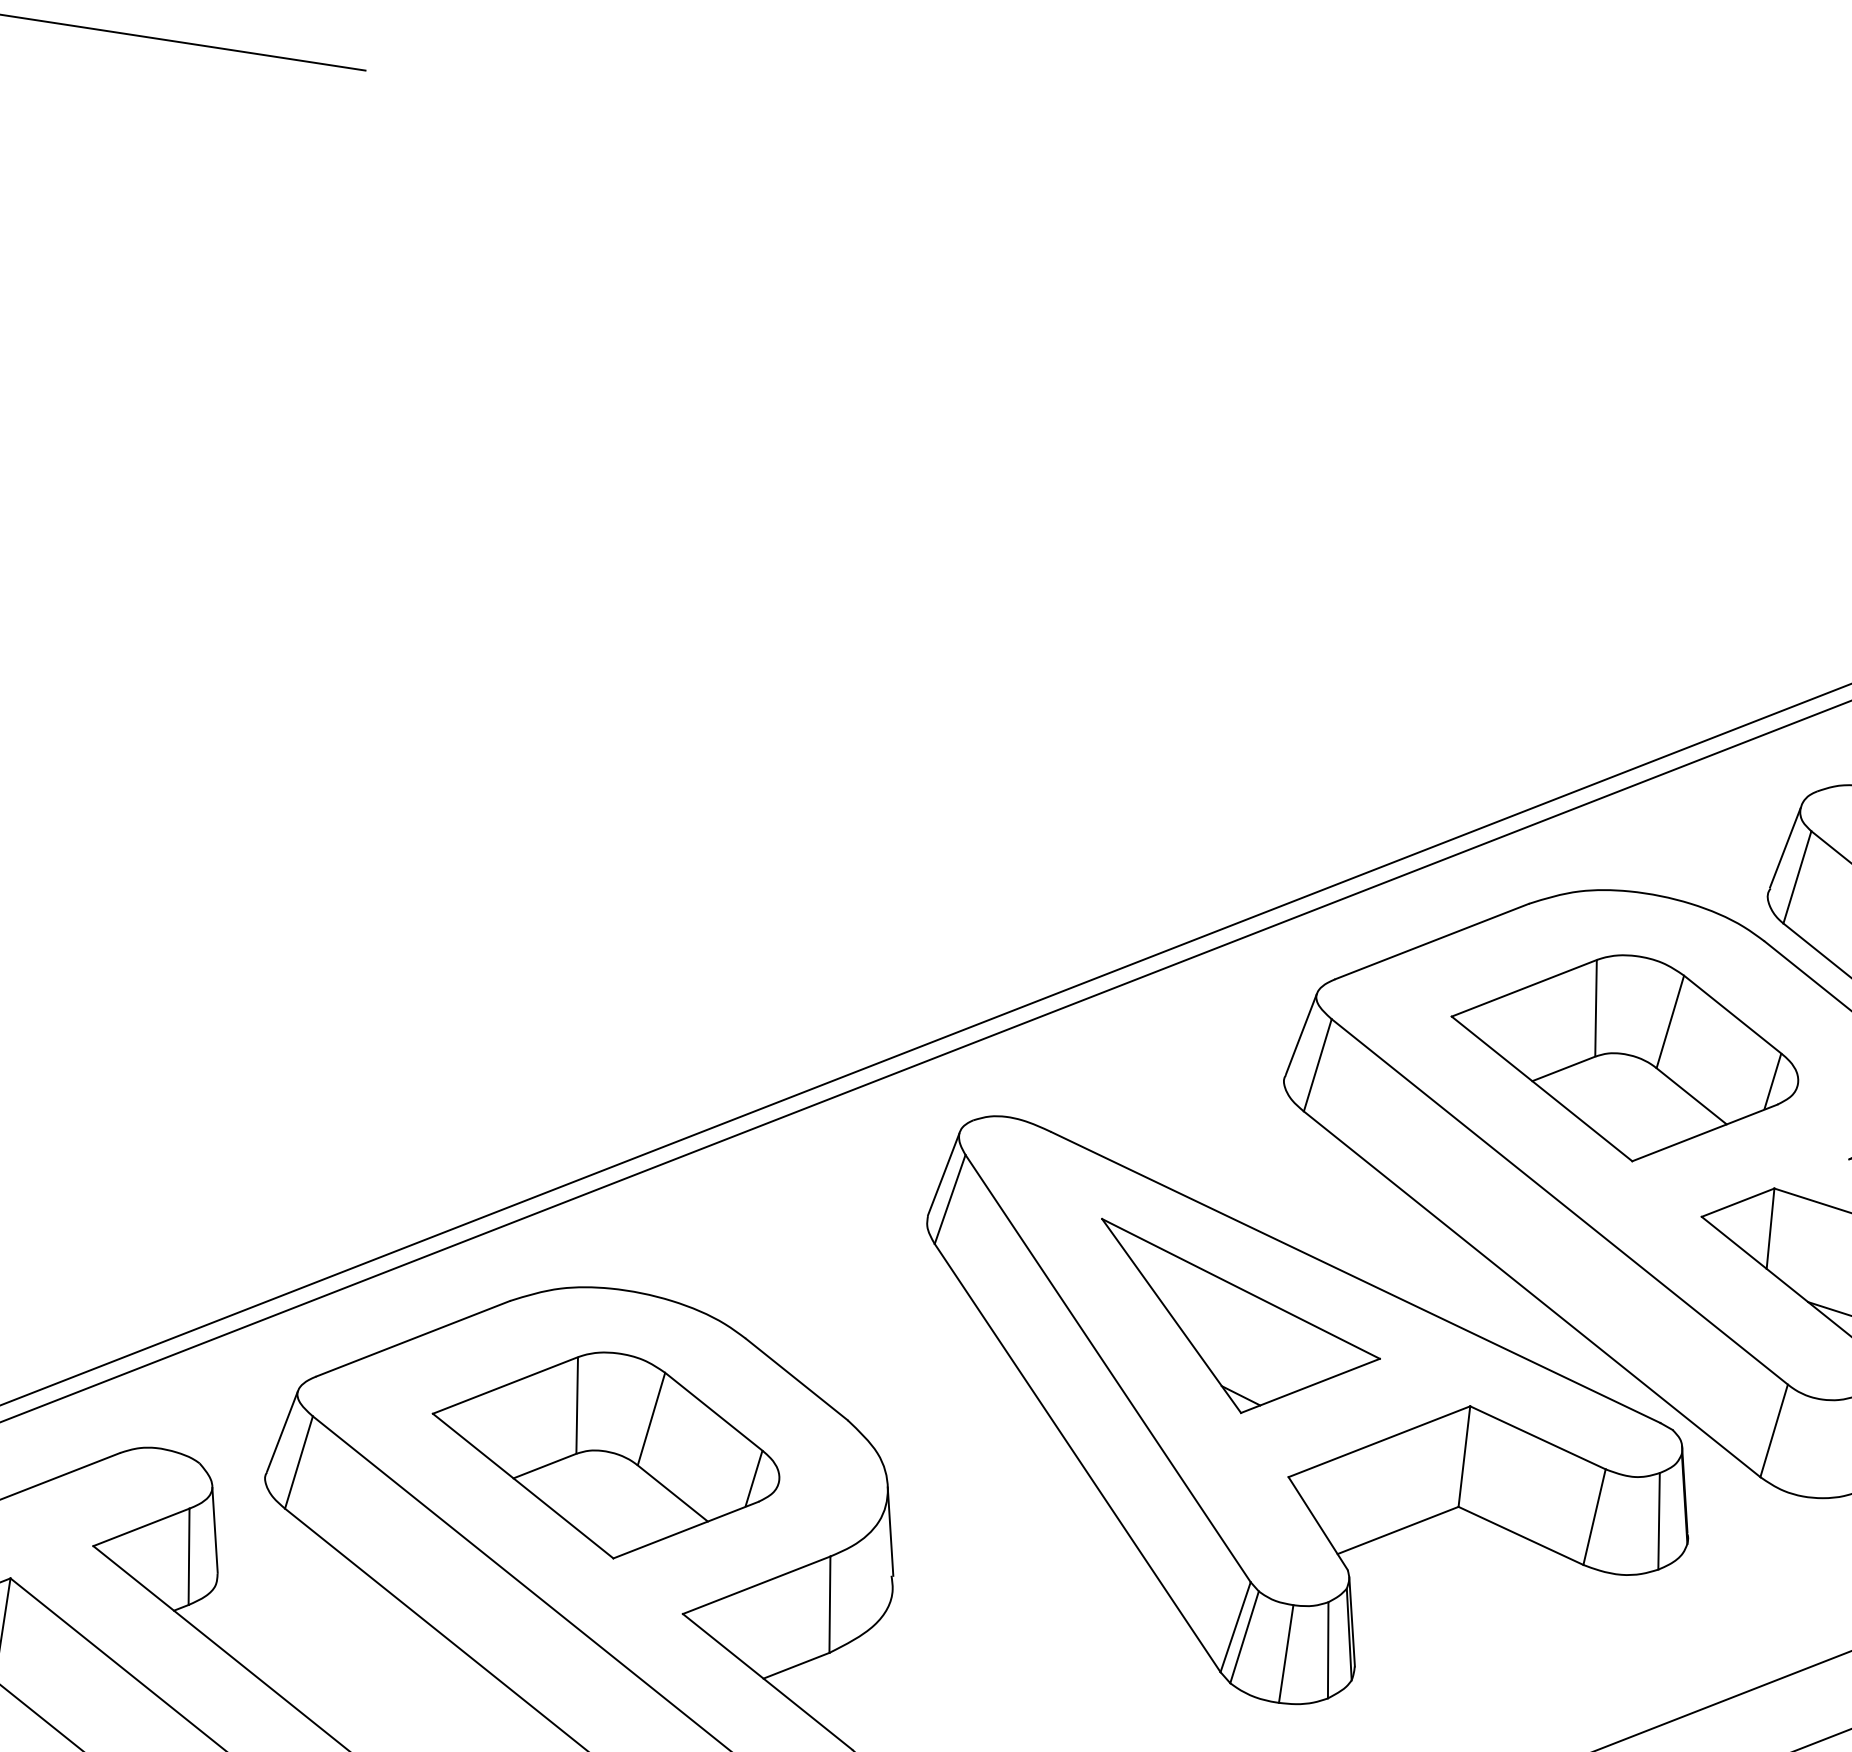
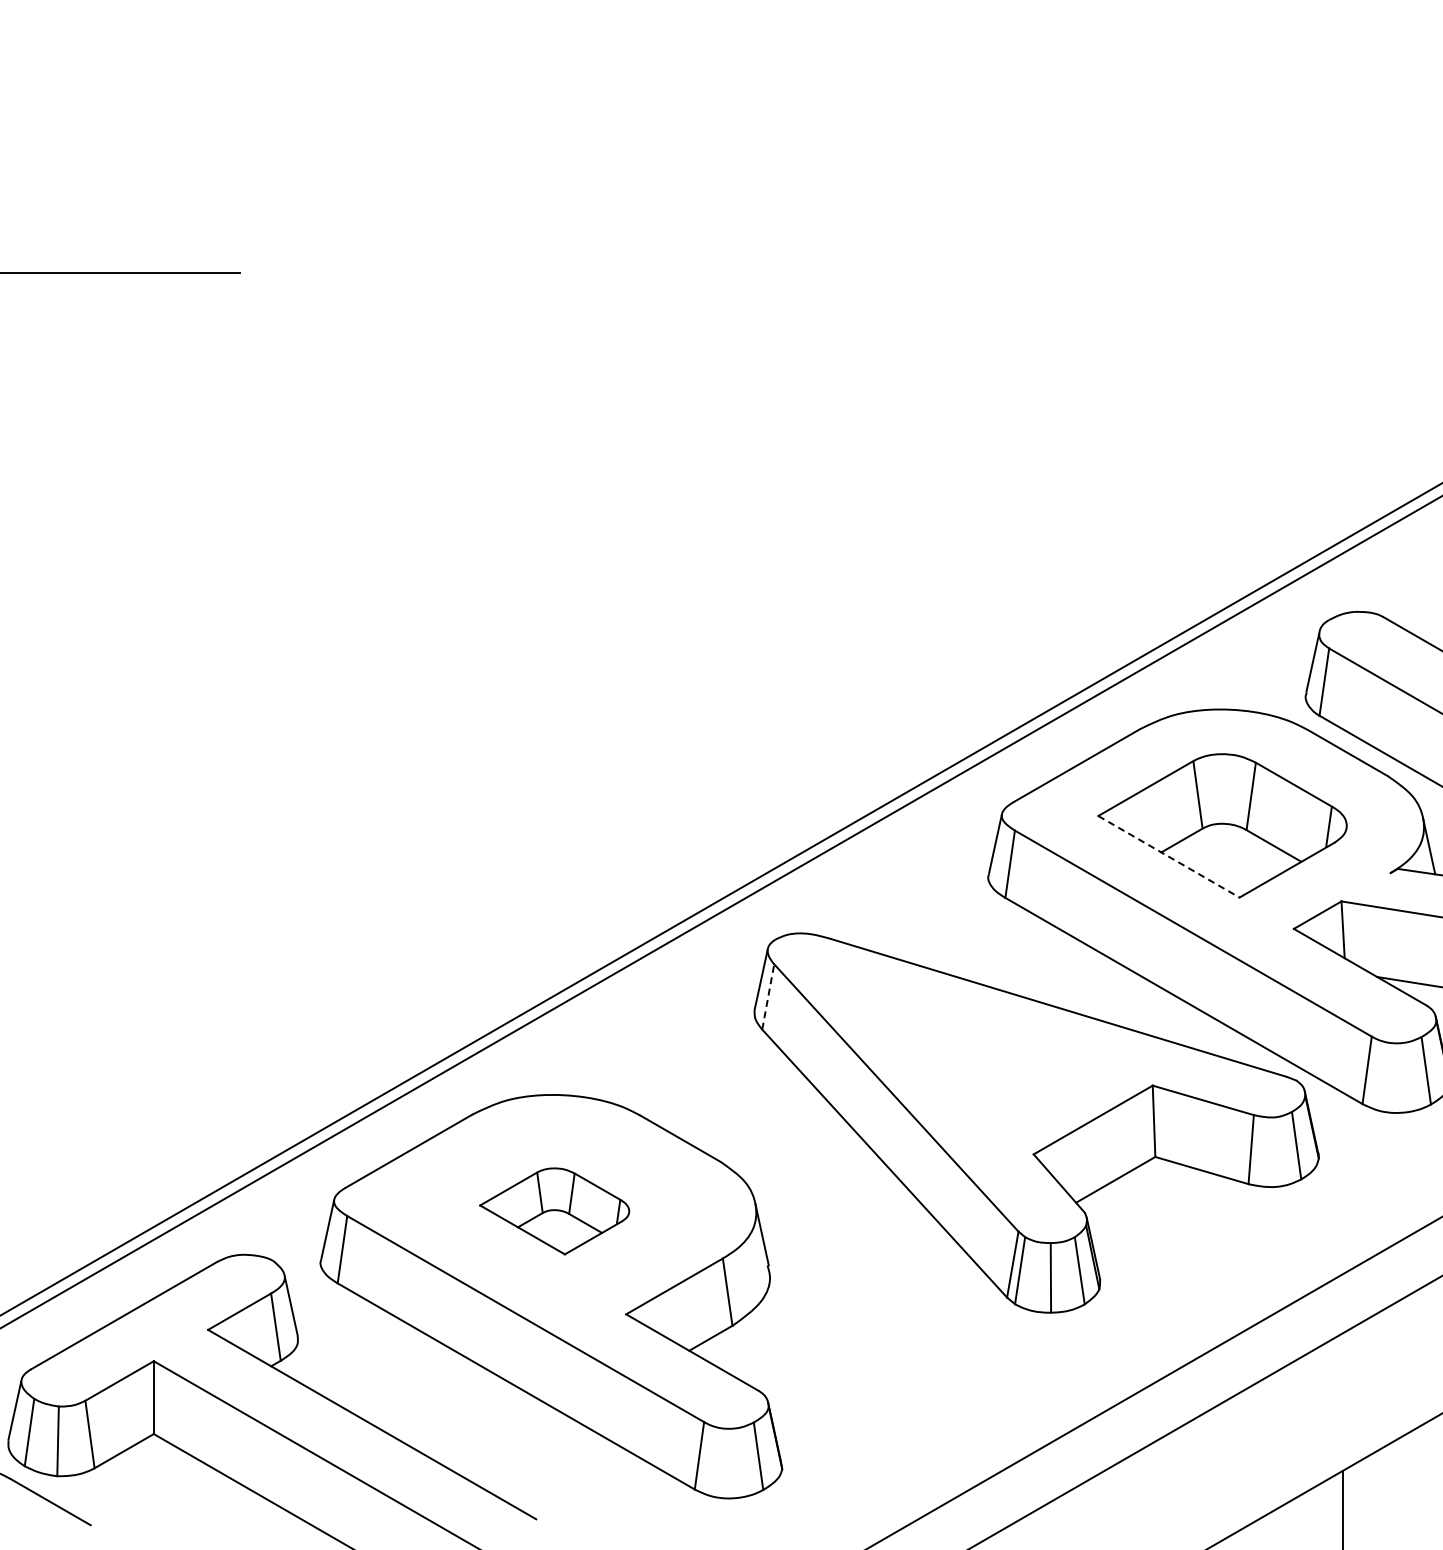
line: (1541, 1088) -> (1168, 856), solid -> dashed
line: (950, 1198) -> (768, 996), solid -> dashed
part: (1235, 1325) -> (980, 1054), removed
part: (604, 1454) -> (554, 1211), size x0.6

